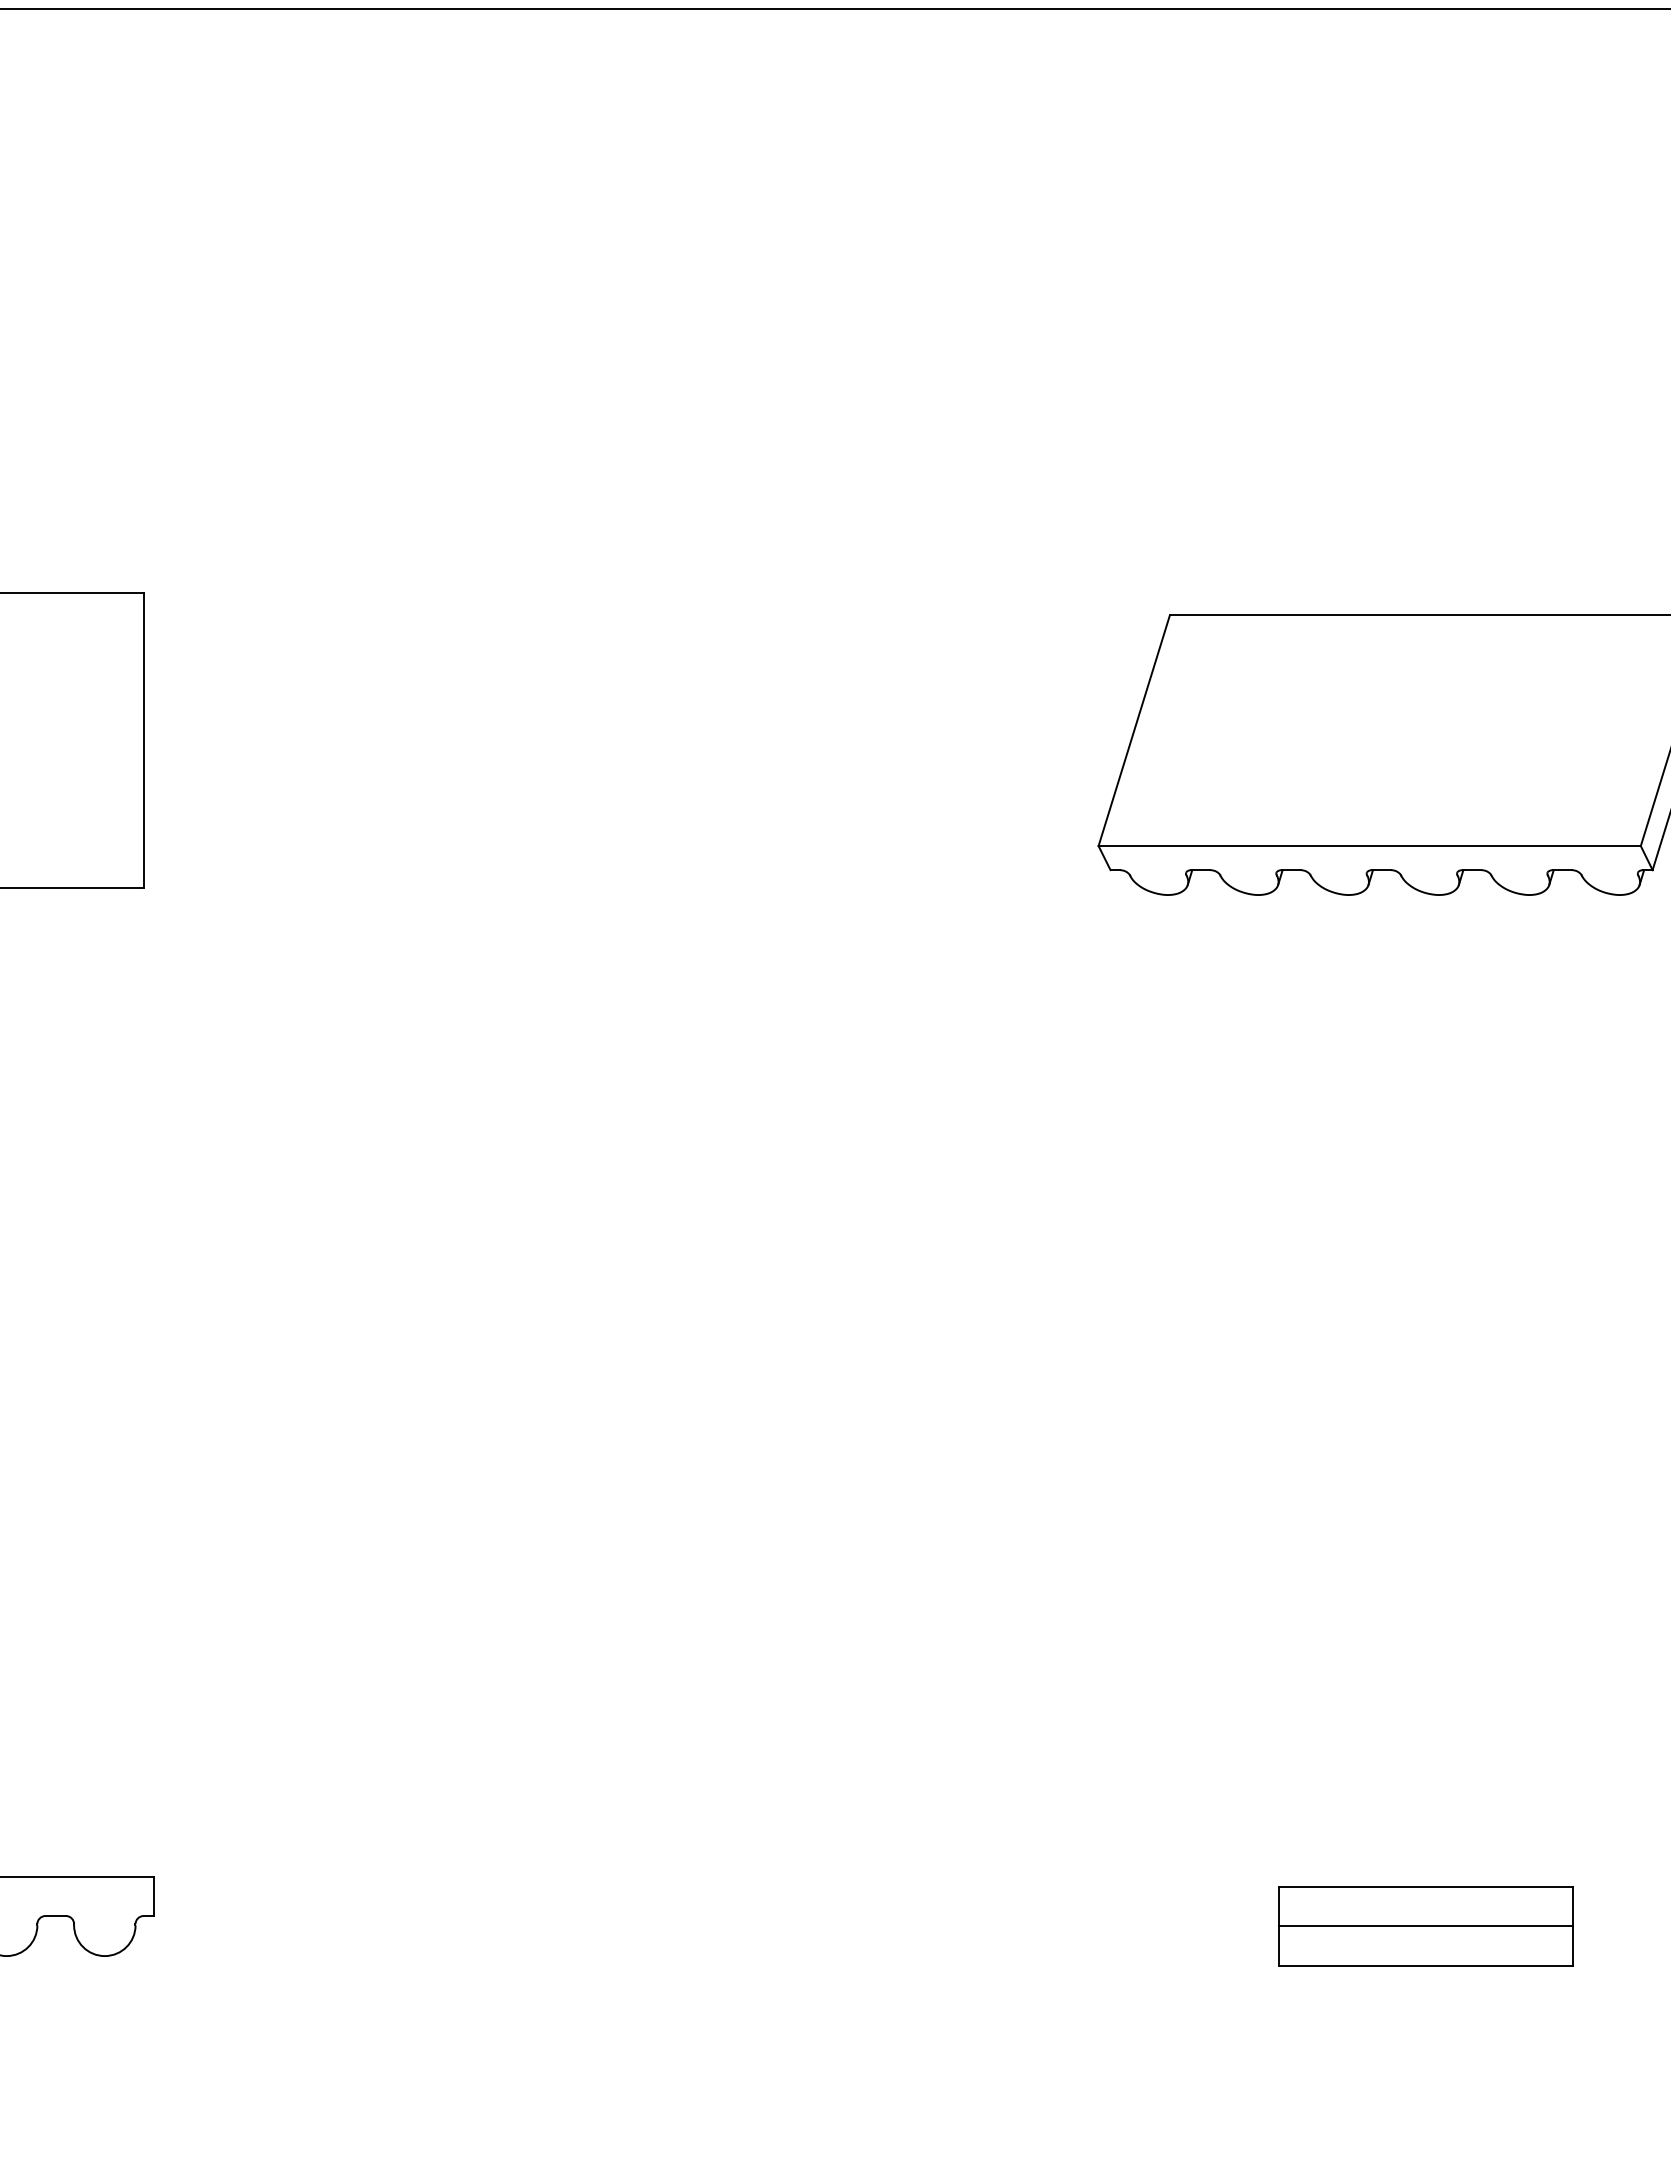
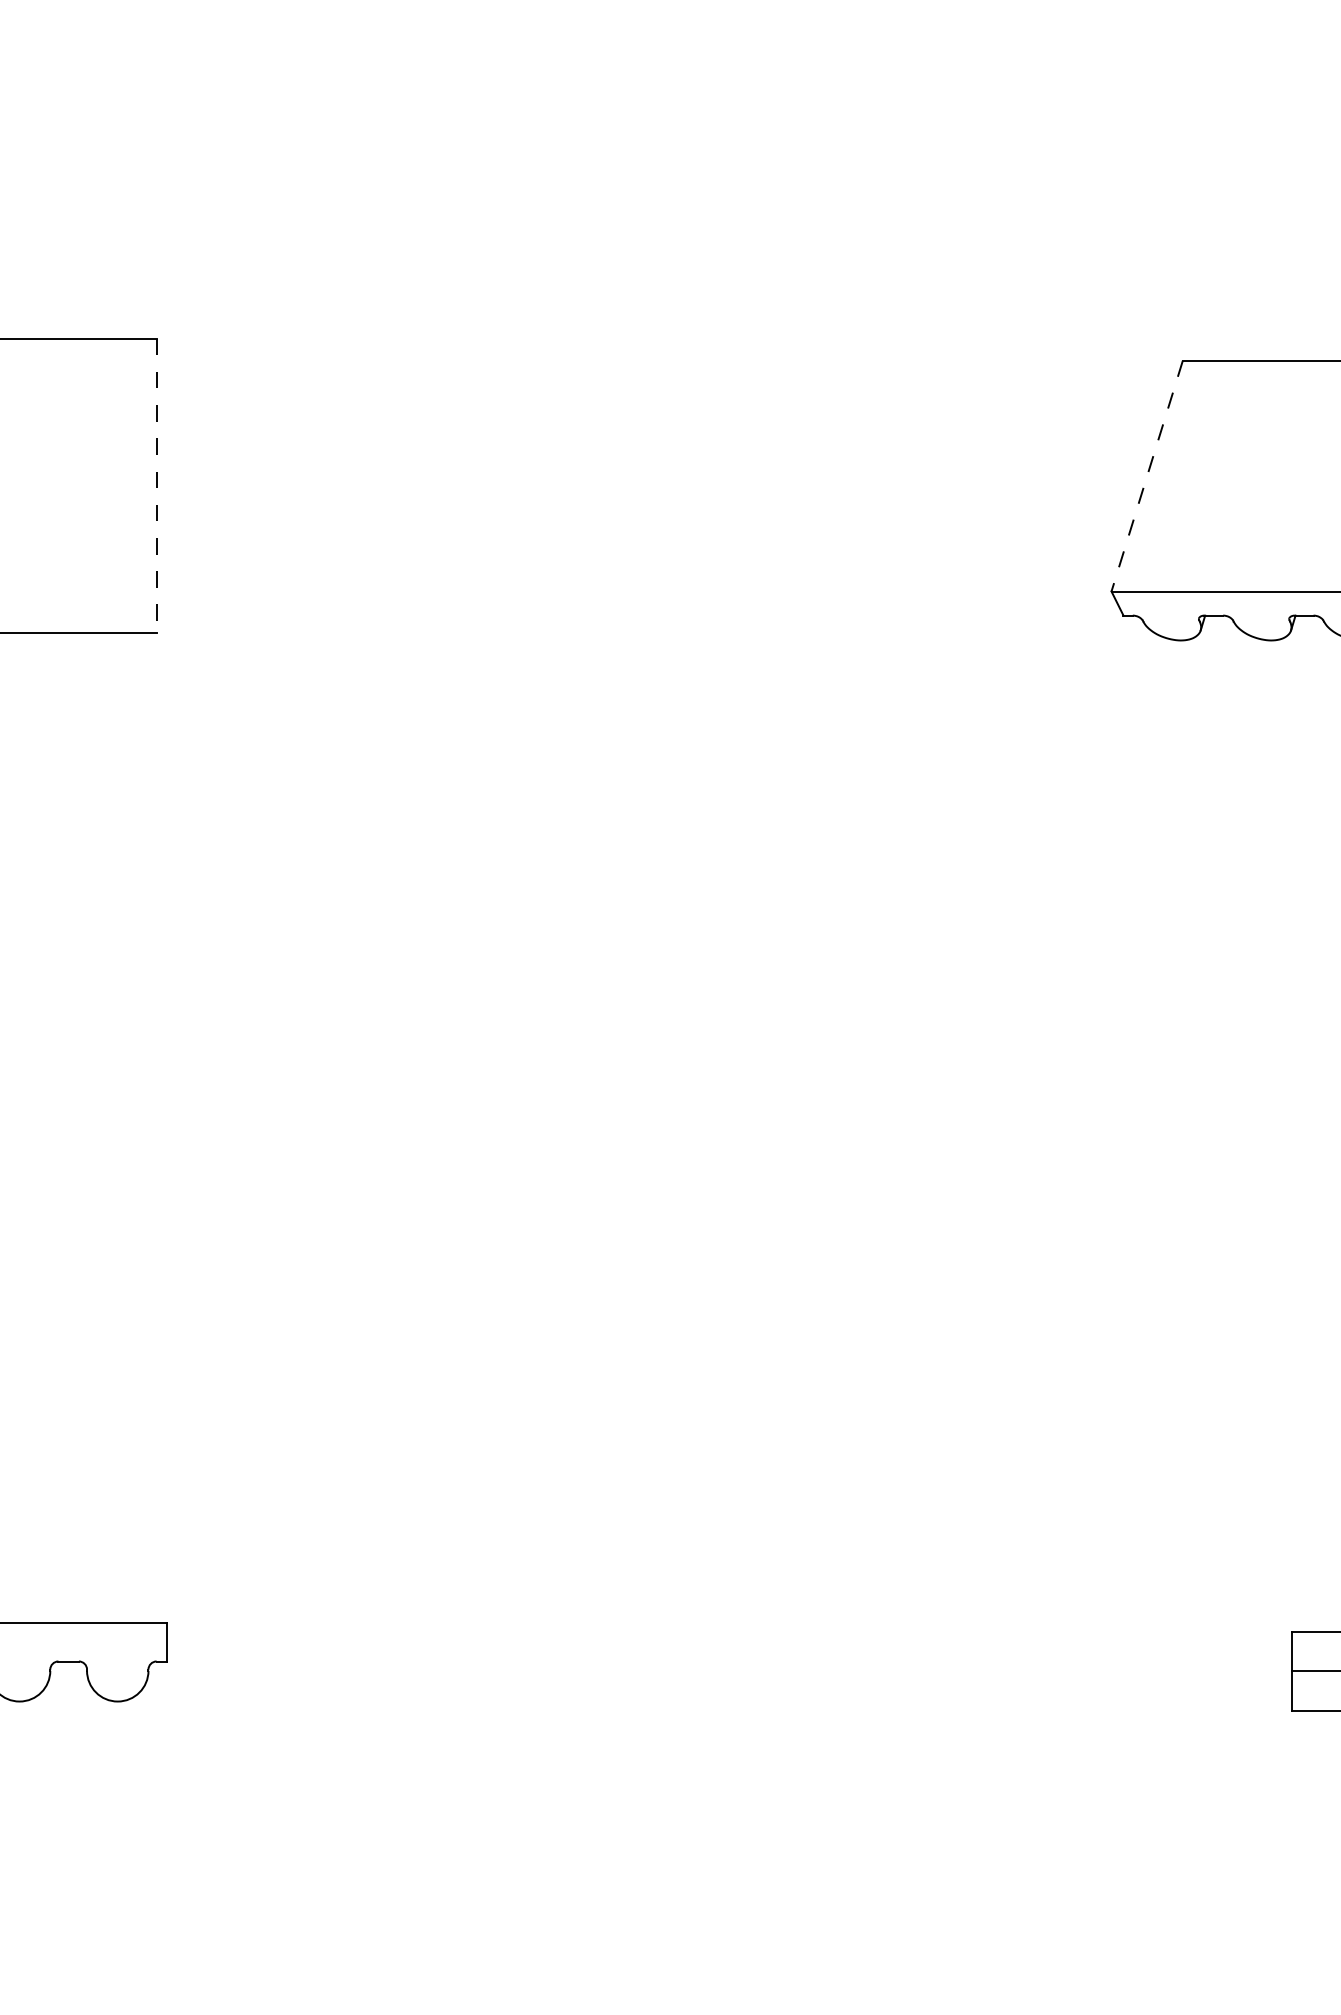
line: (1134, 730) -> (1147, 475), solid -> dashed
line: (144, 740) -> (157, 485), solid -> dashed

